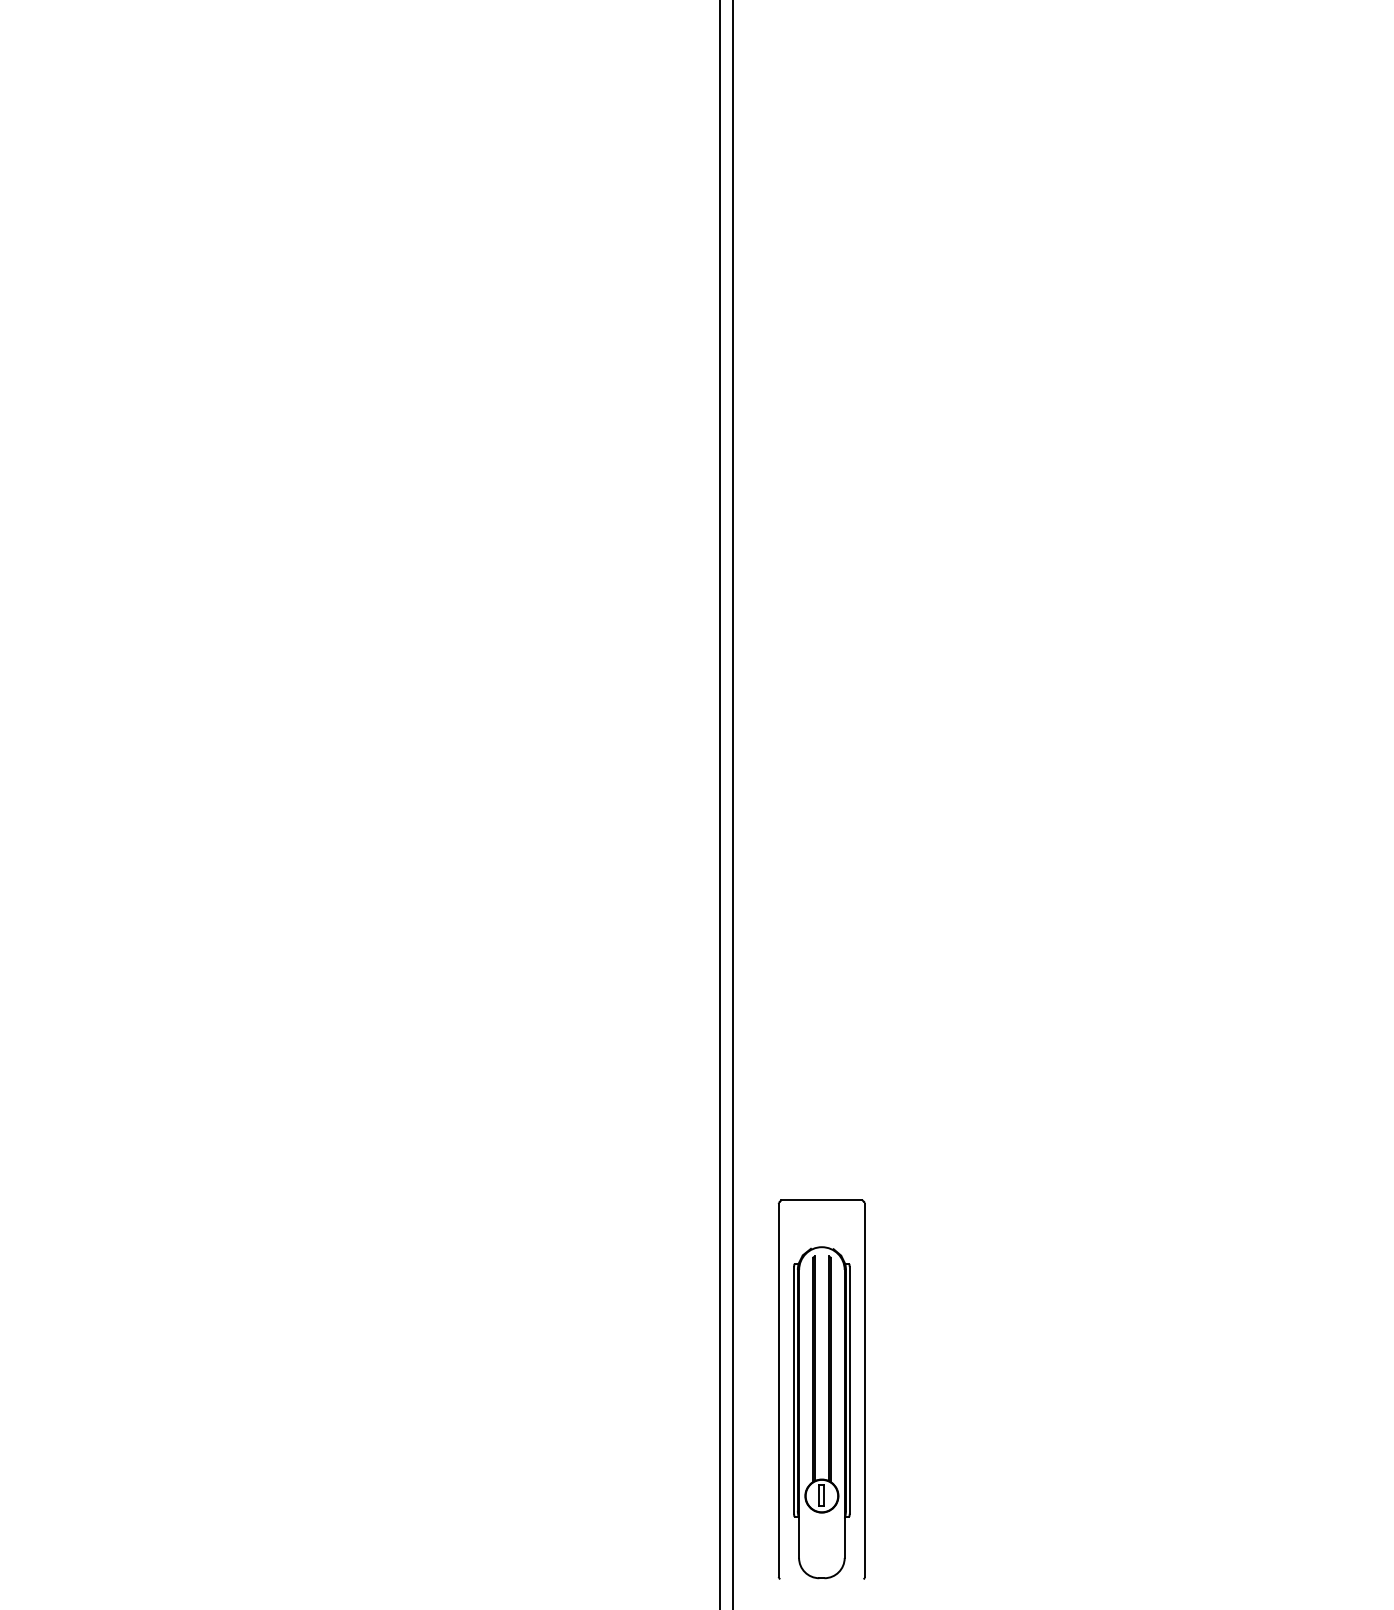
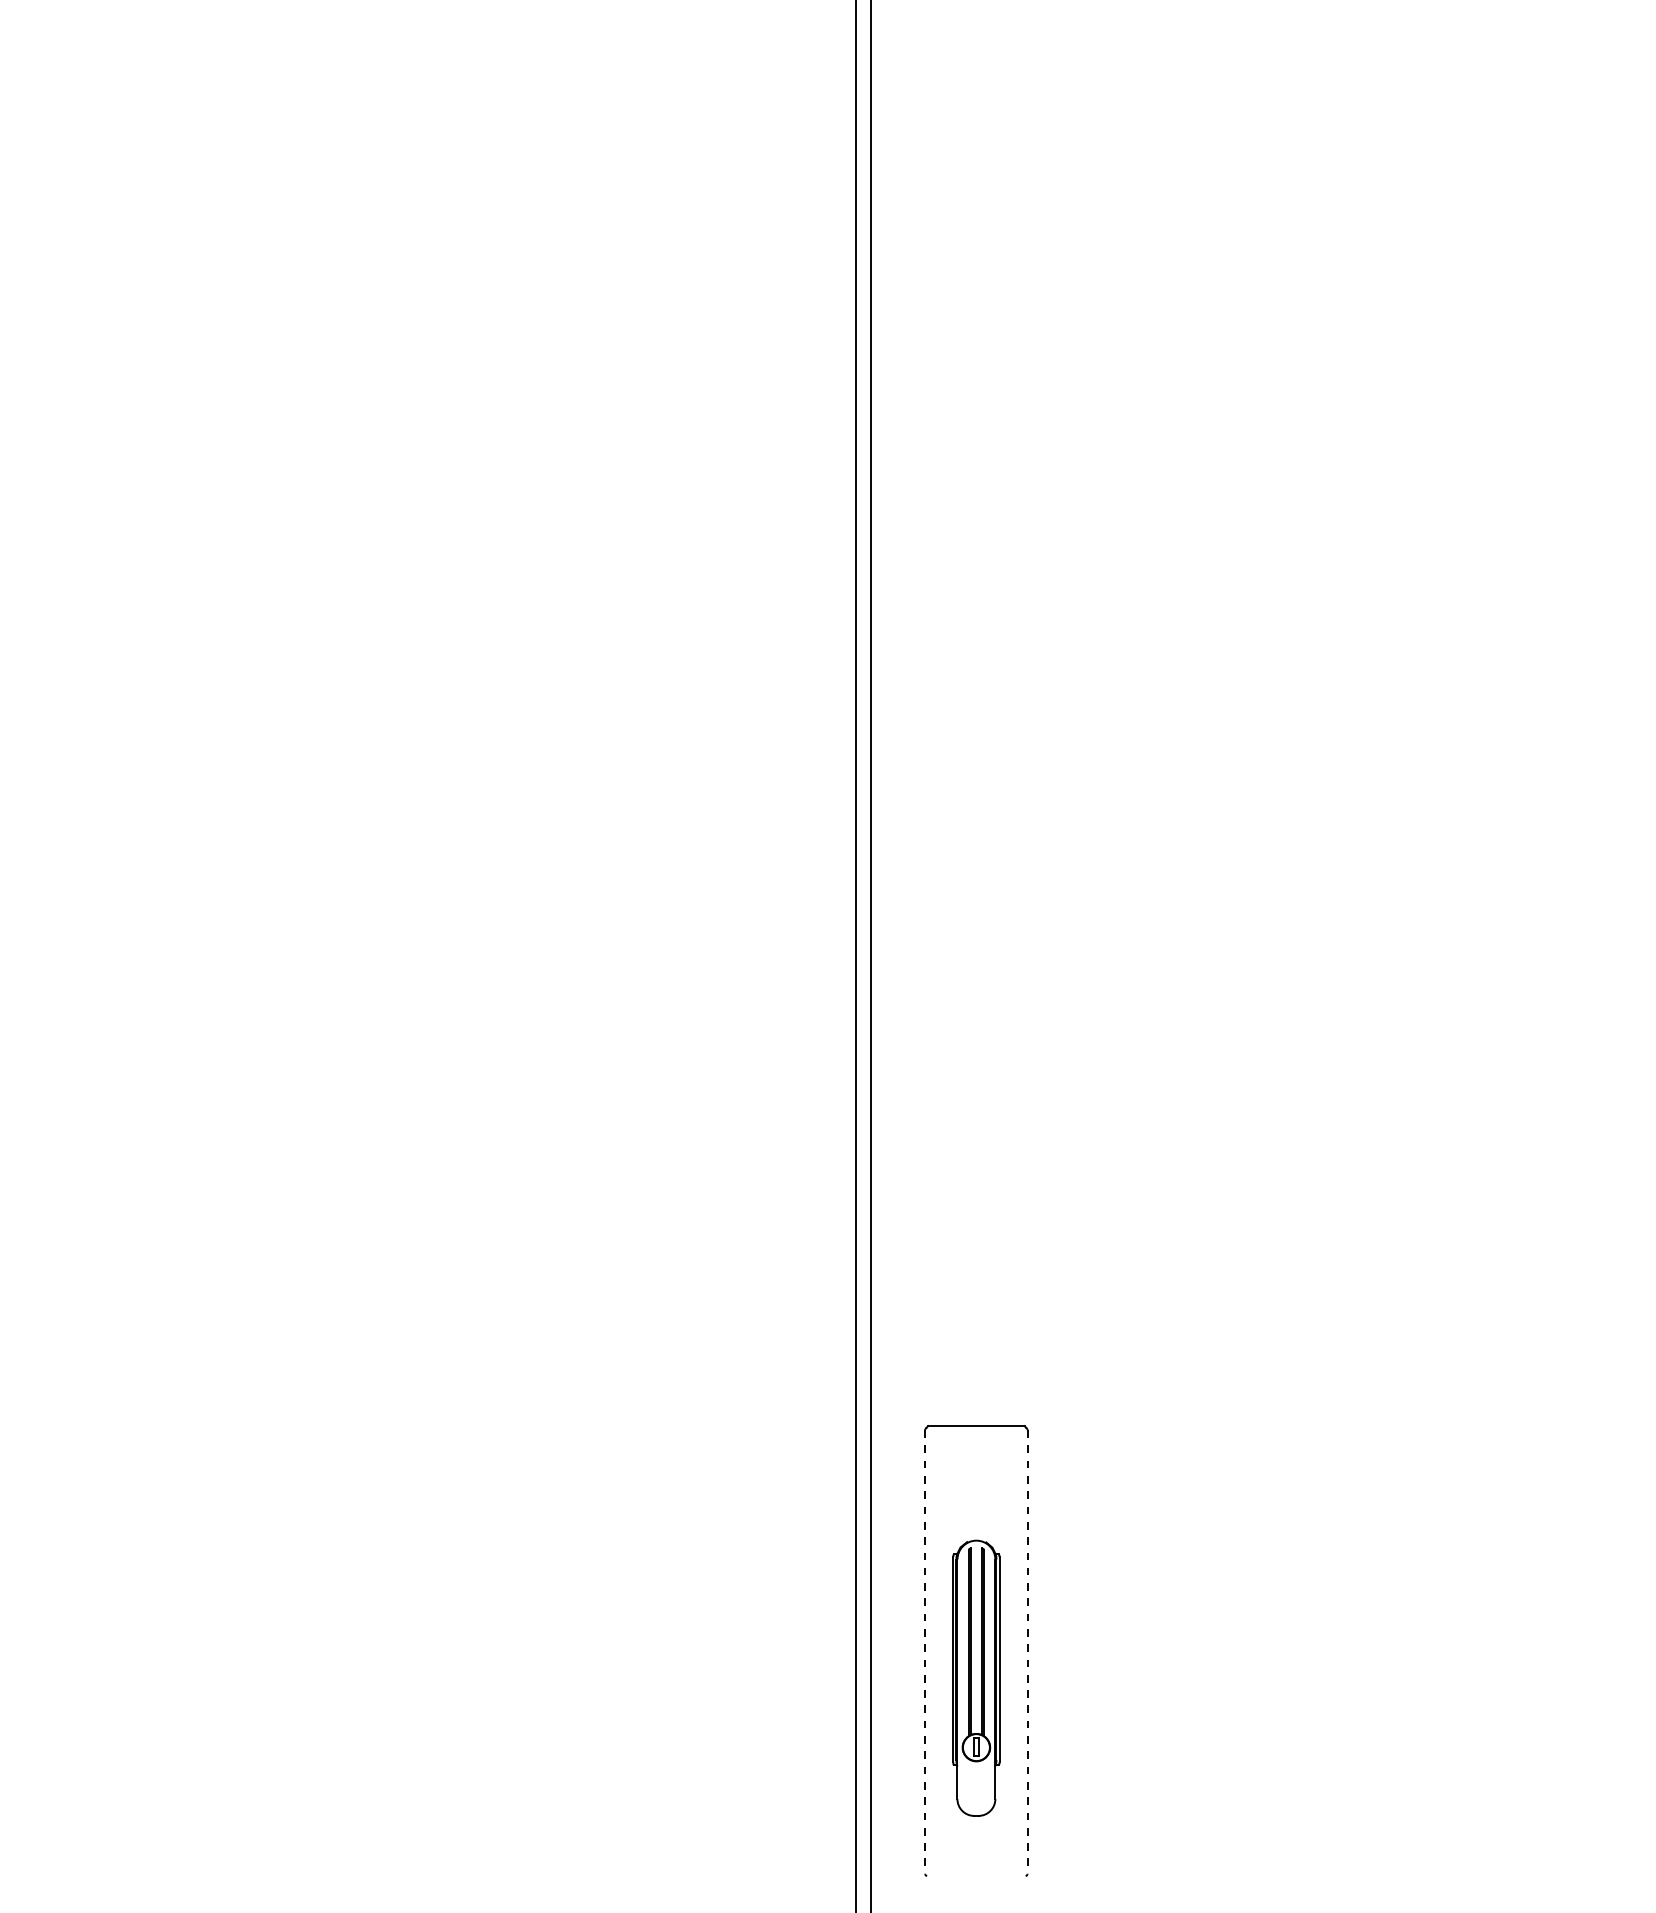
line: (779, 1390) -> (925, 1651), solid -> dashed
line: (864, 1390) -> (1027, 1651), solid -> dashed
part: (822, 1411) -> (976, 1677), size x0.7

